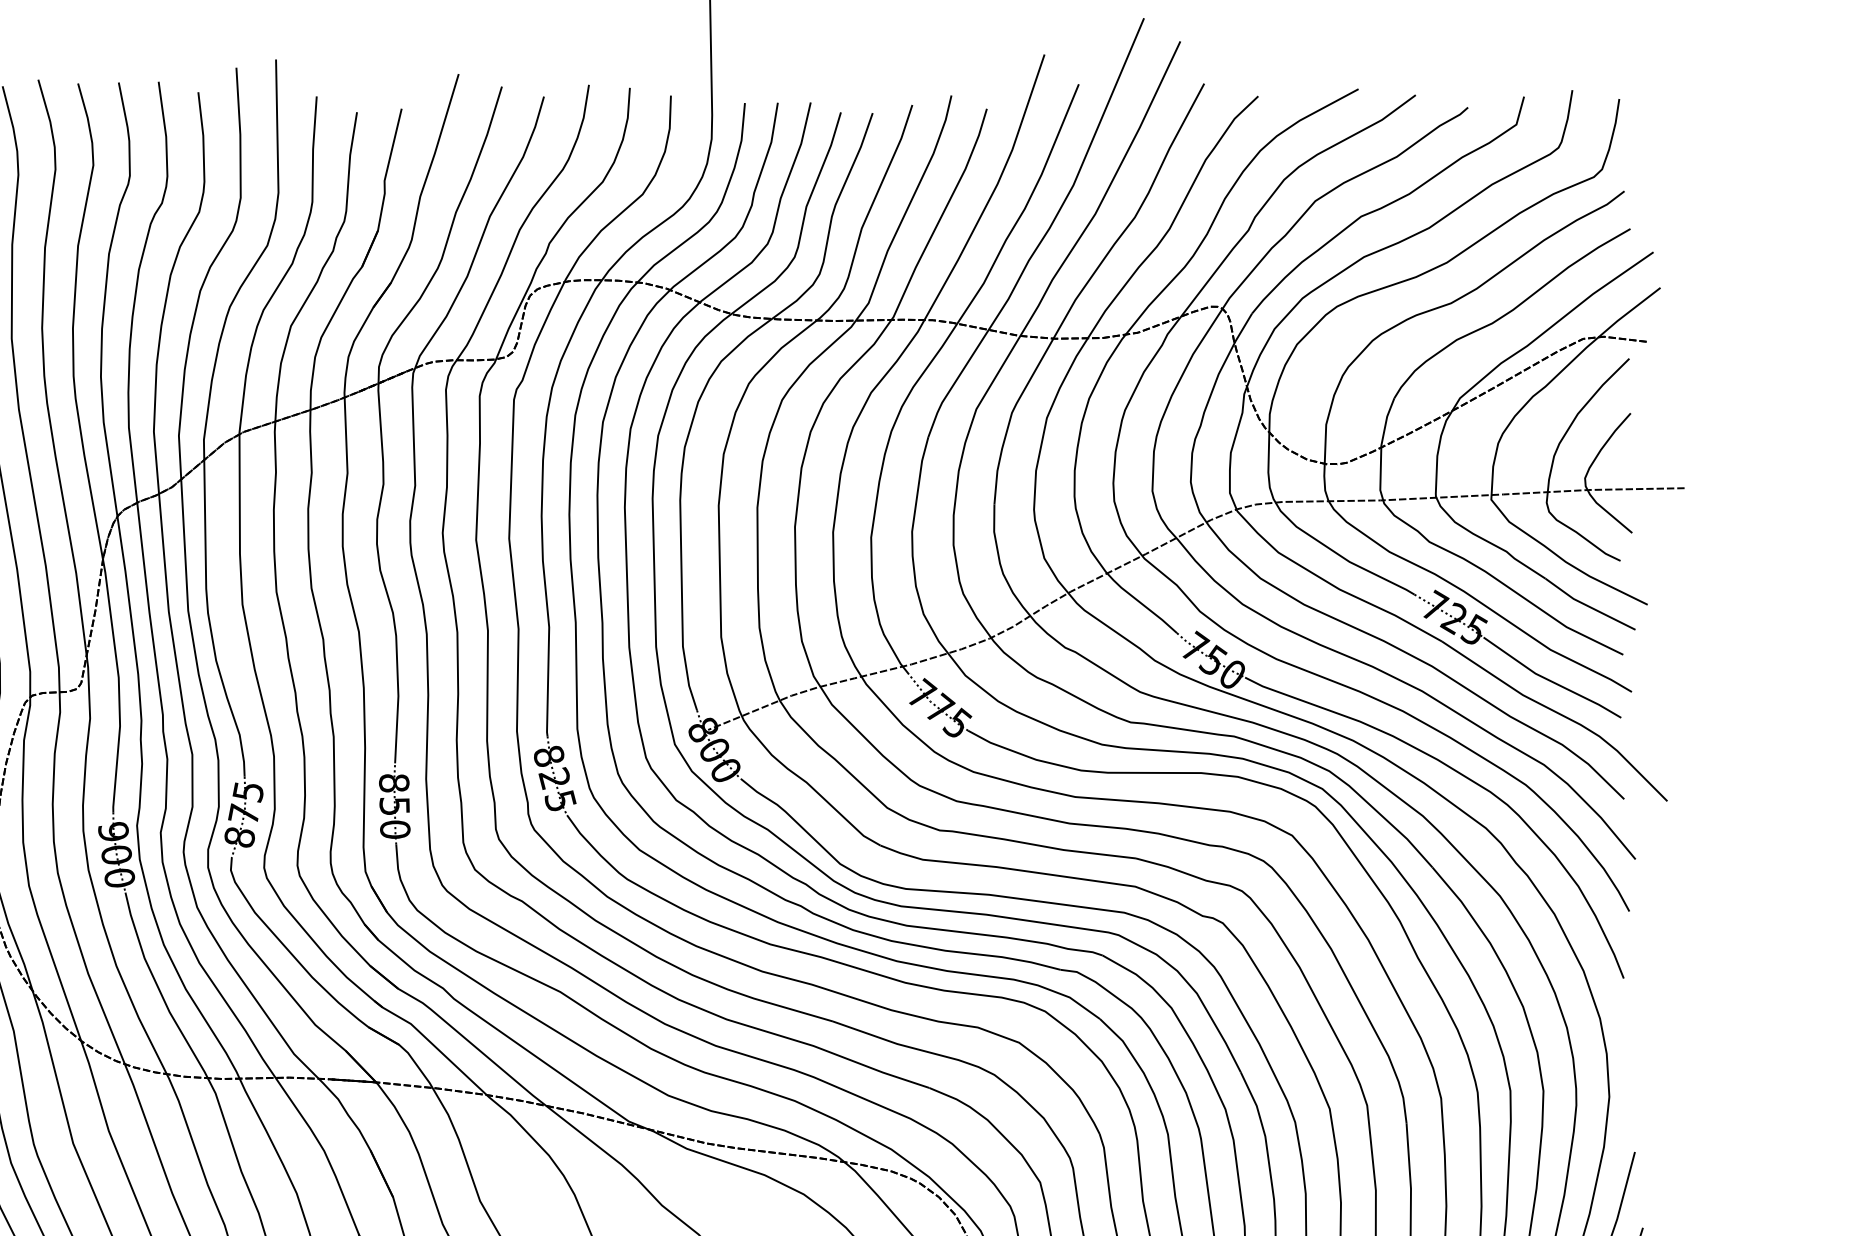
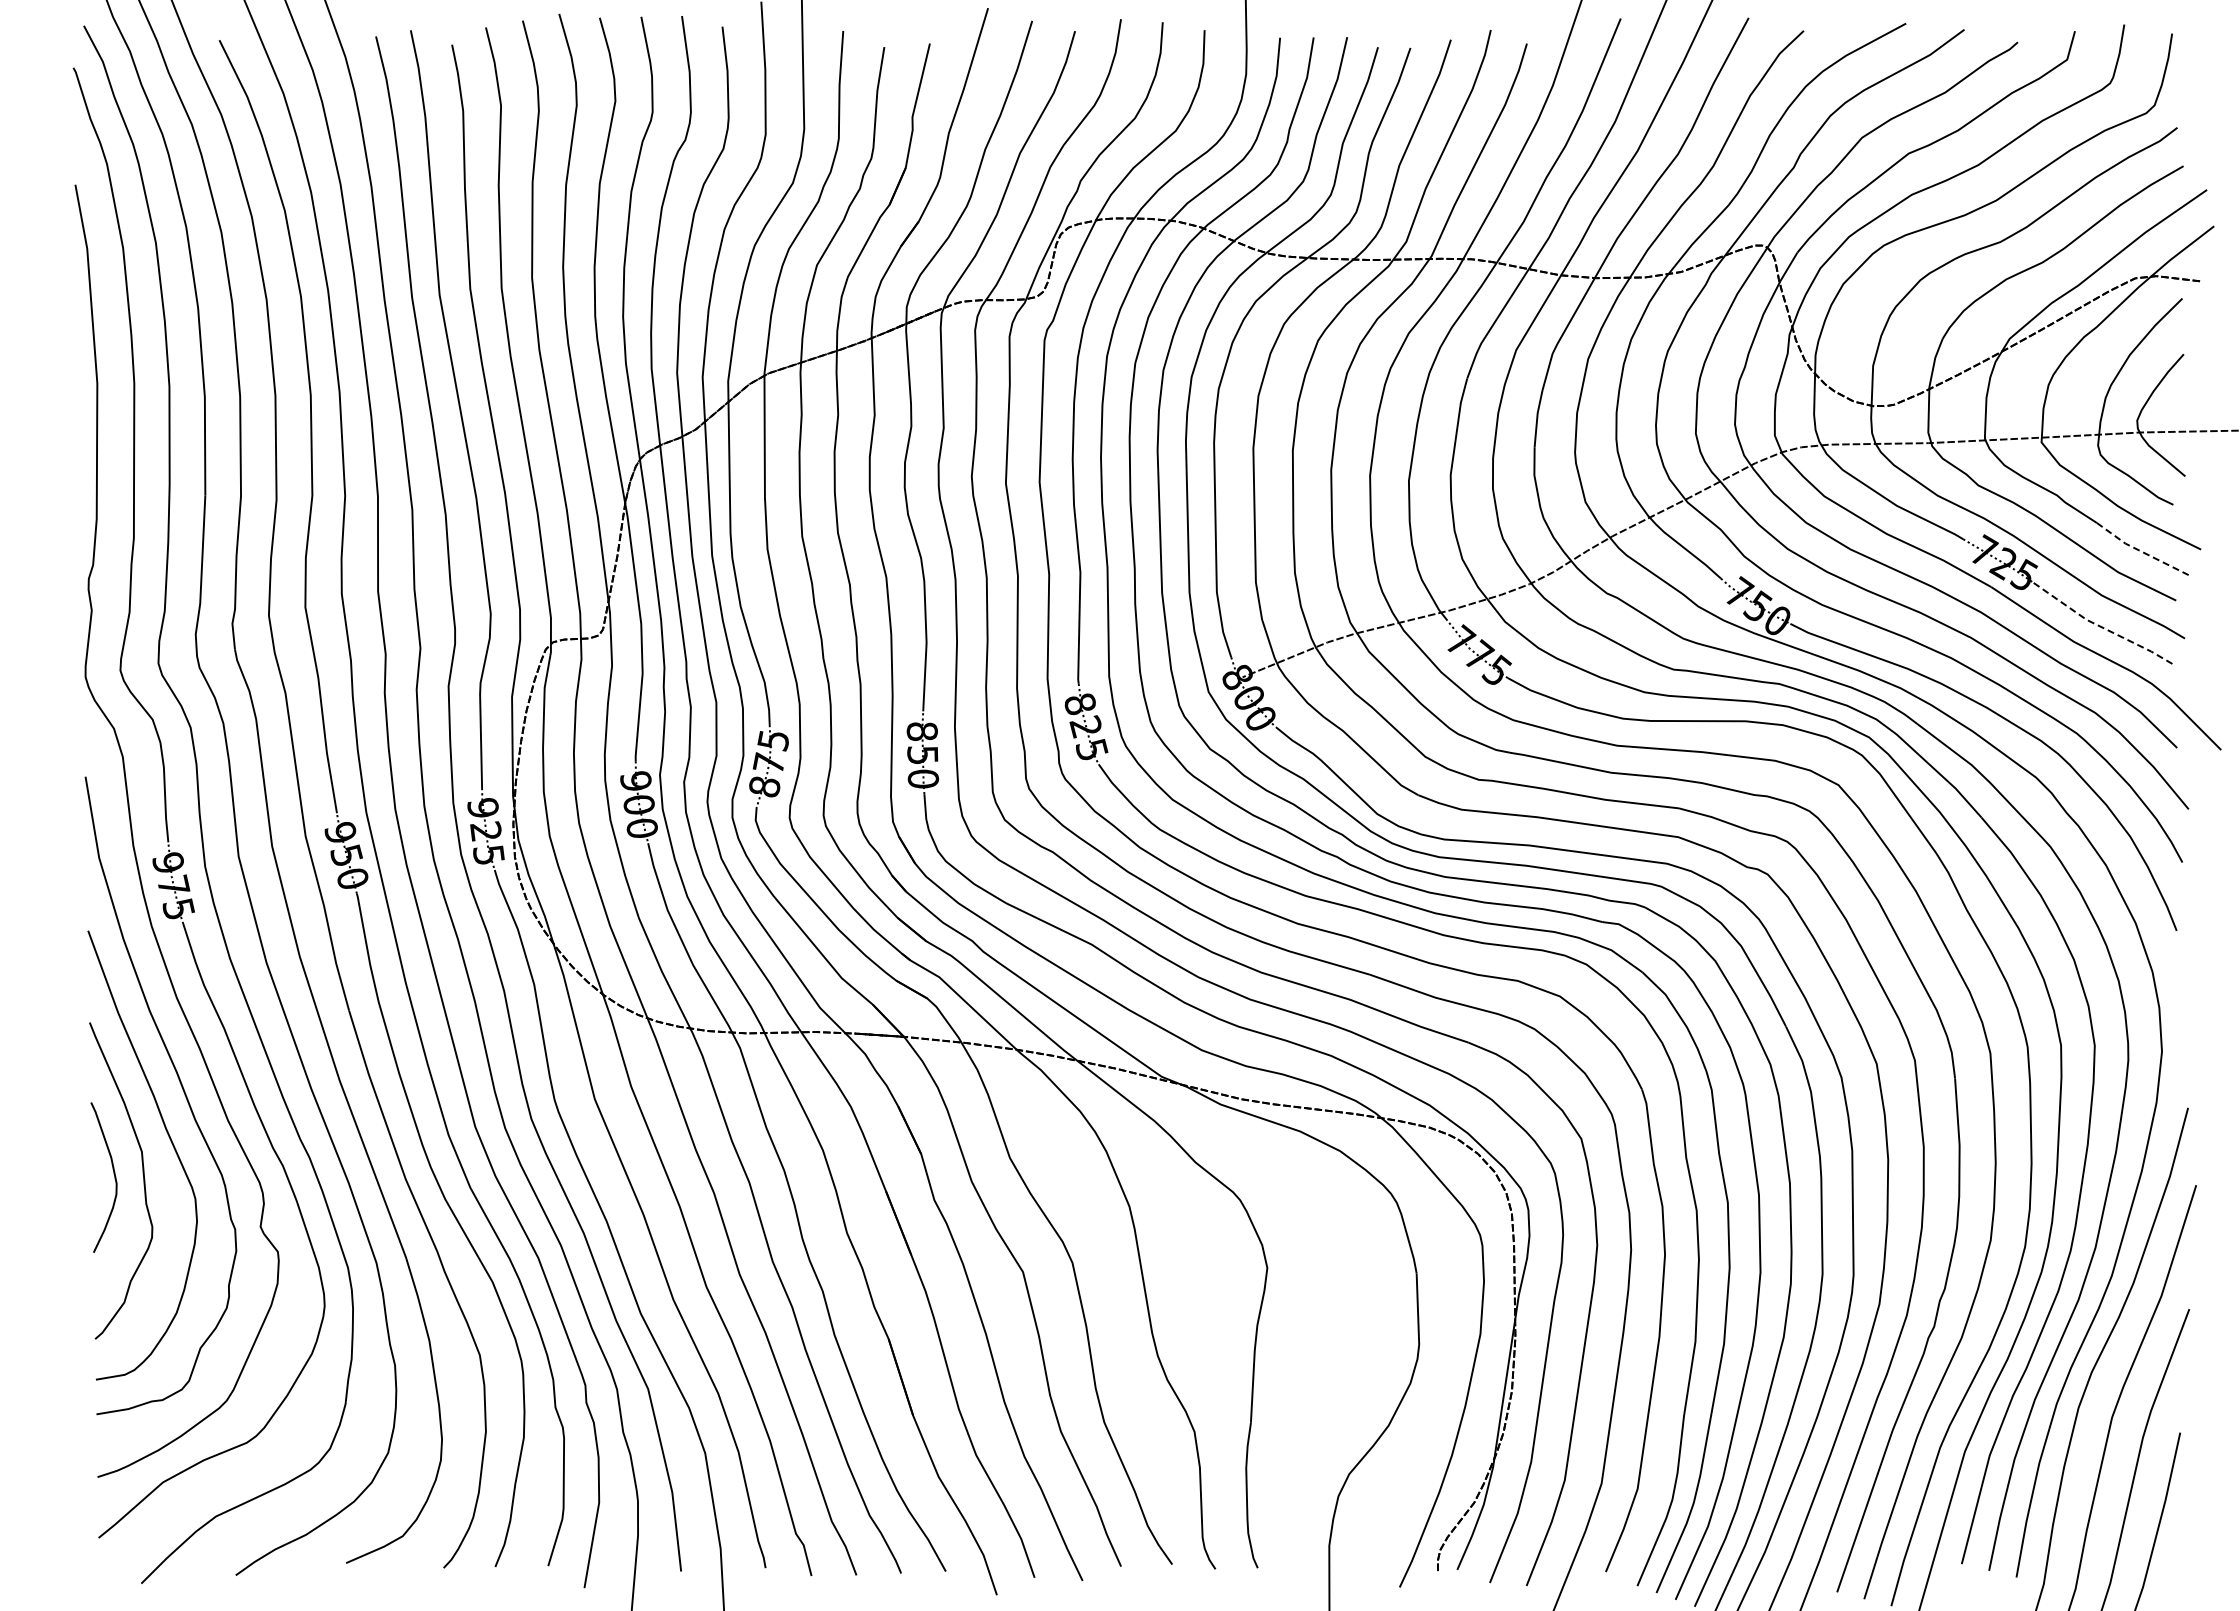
line: (1588, 606) -> (2140, 551), solid -> dashed
line: (1551, 681) -> (2102, 627), solid -> dashed

